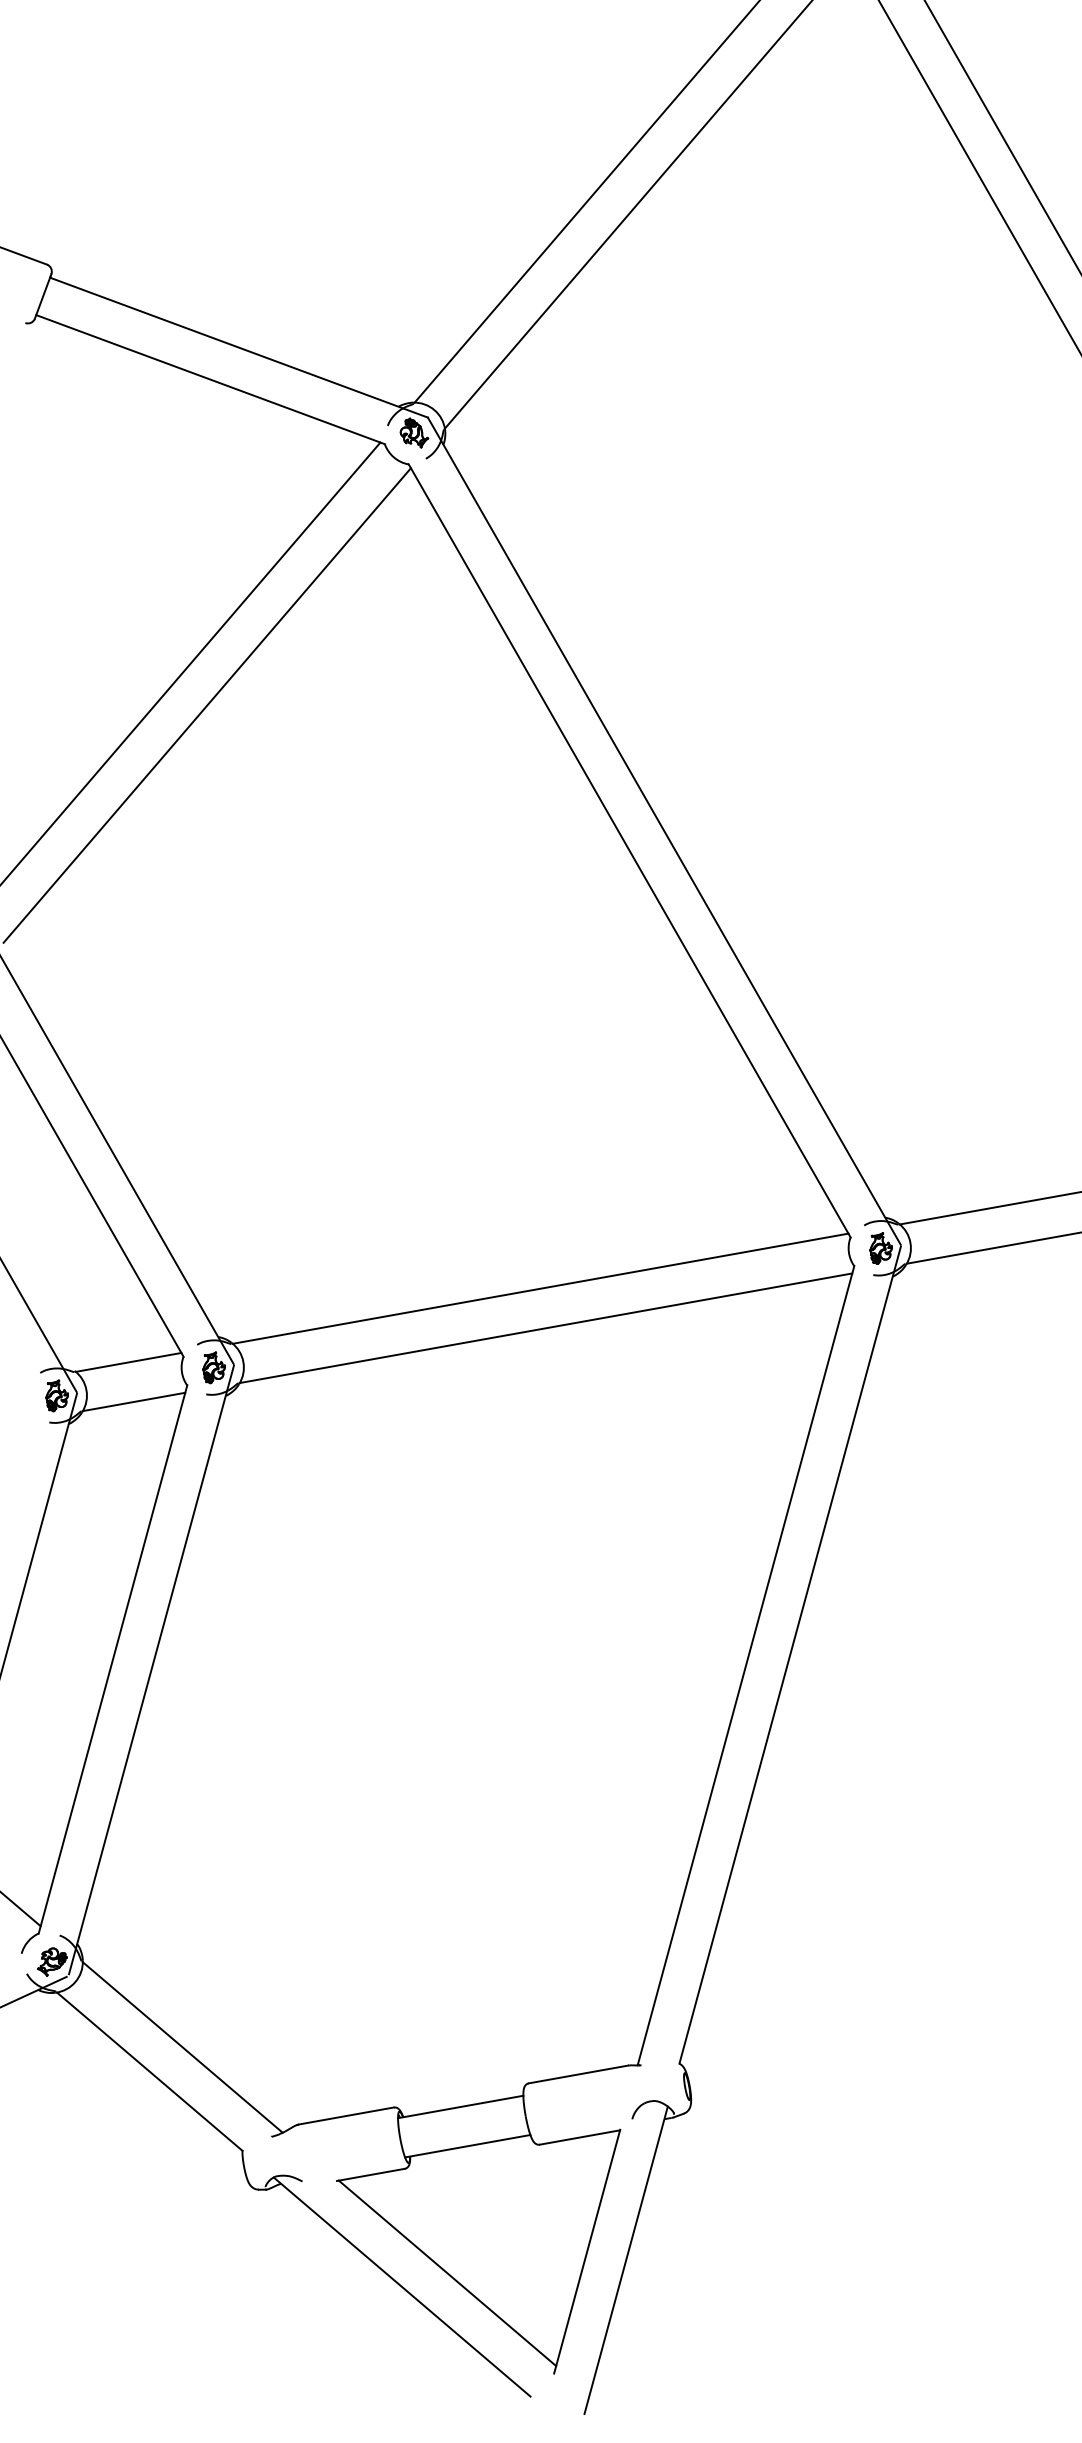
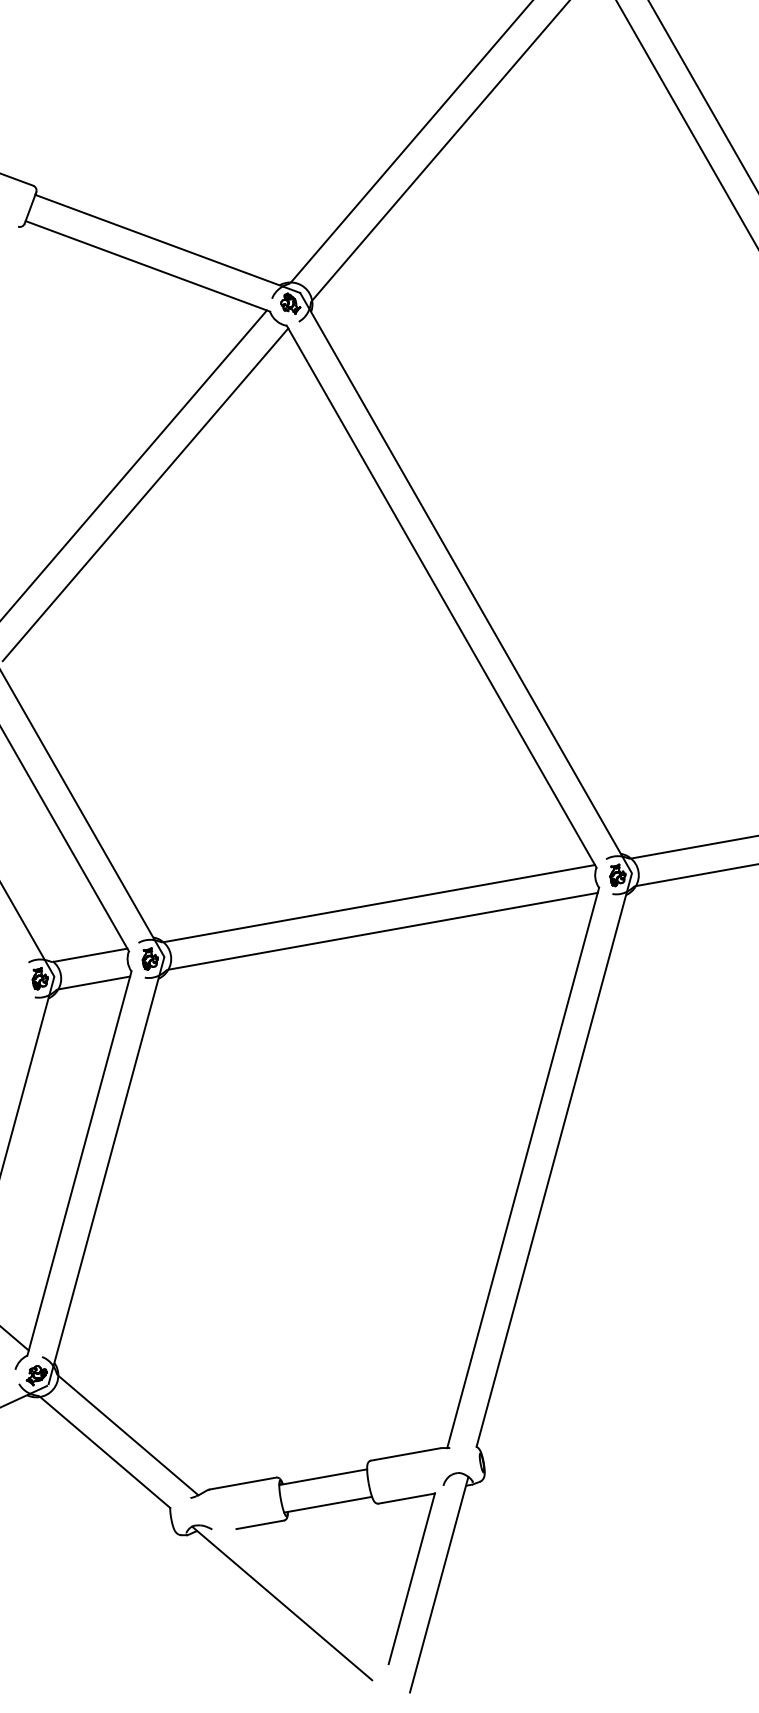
line: (447, 2273) -> (313, 1593), removed

